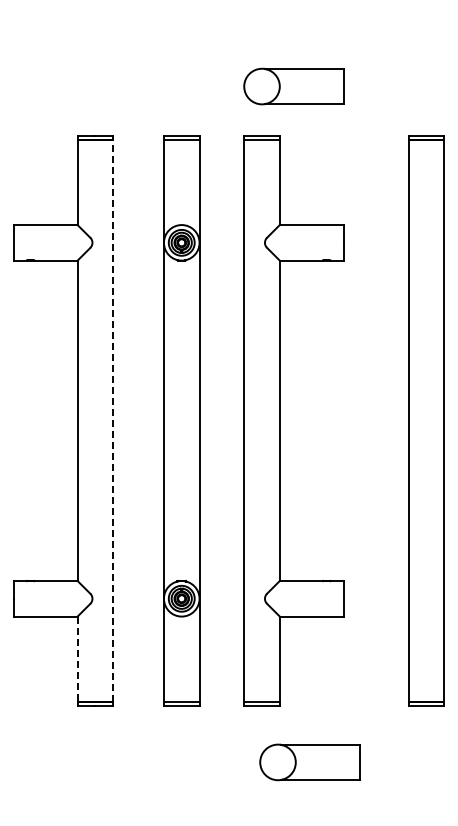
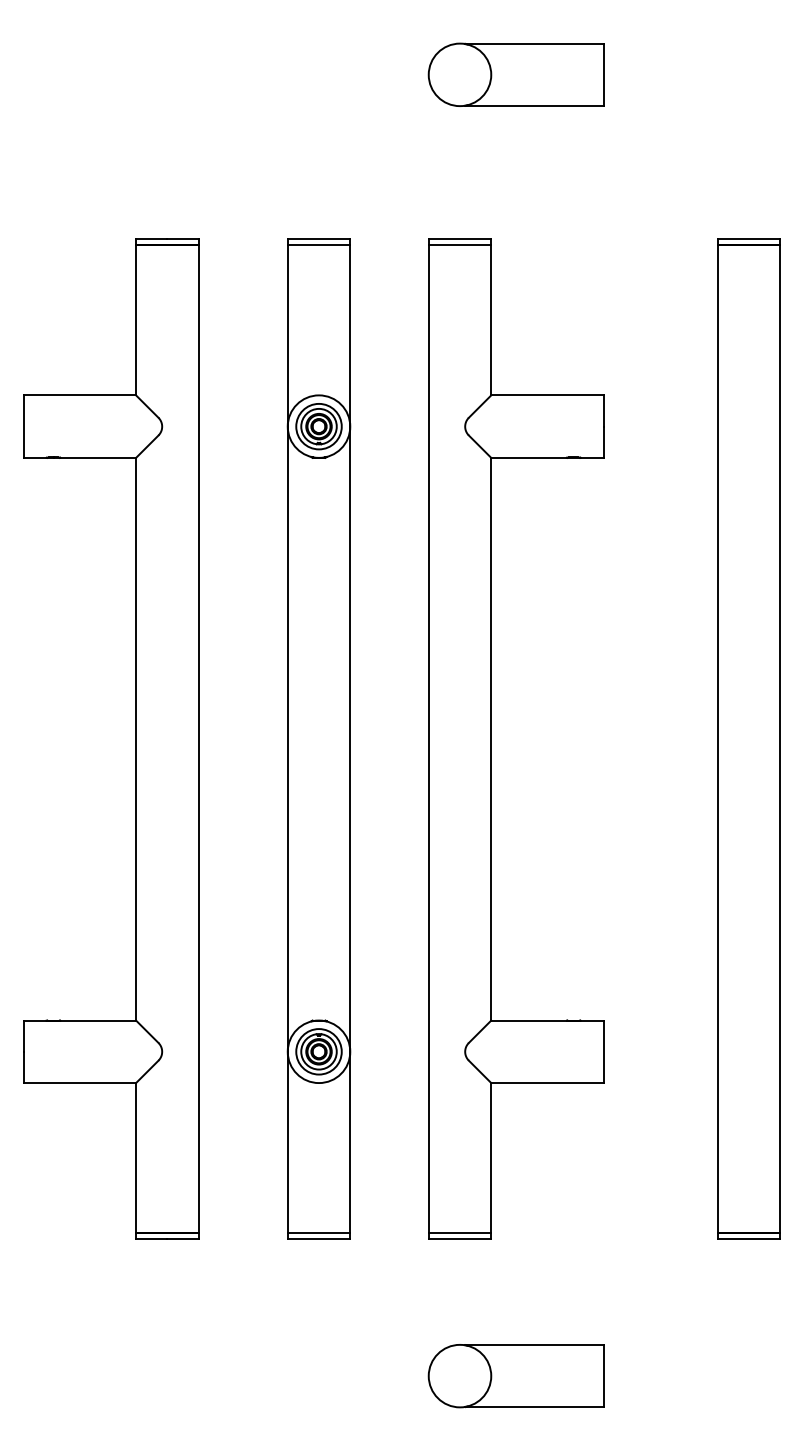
part: (293, 86) -> (515, 74), moved
line: (113, 420) -> (199, 738), dashed -> solid
line: (77, 659) -> (135, 1158), dashed -> solid
part: (309, 762) -> (515, 1376), moved

